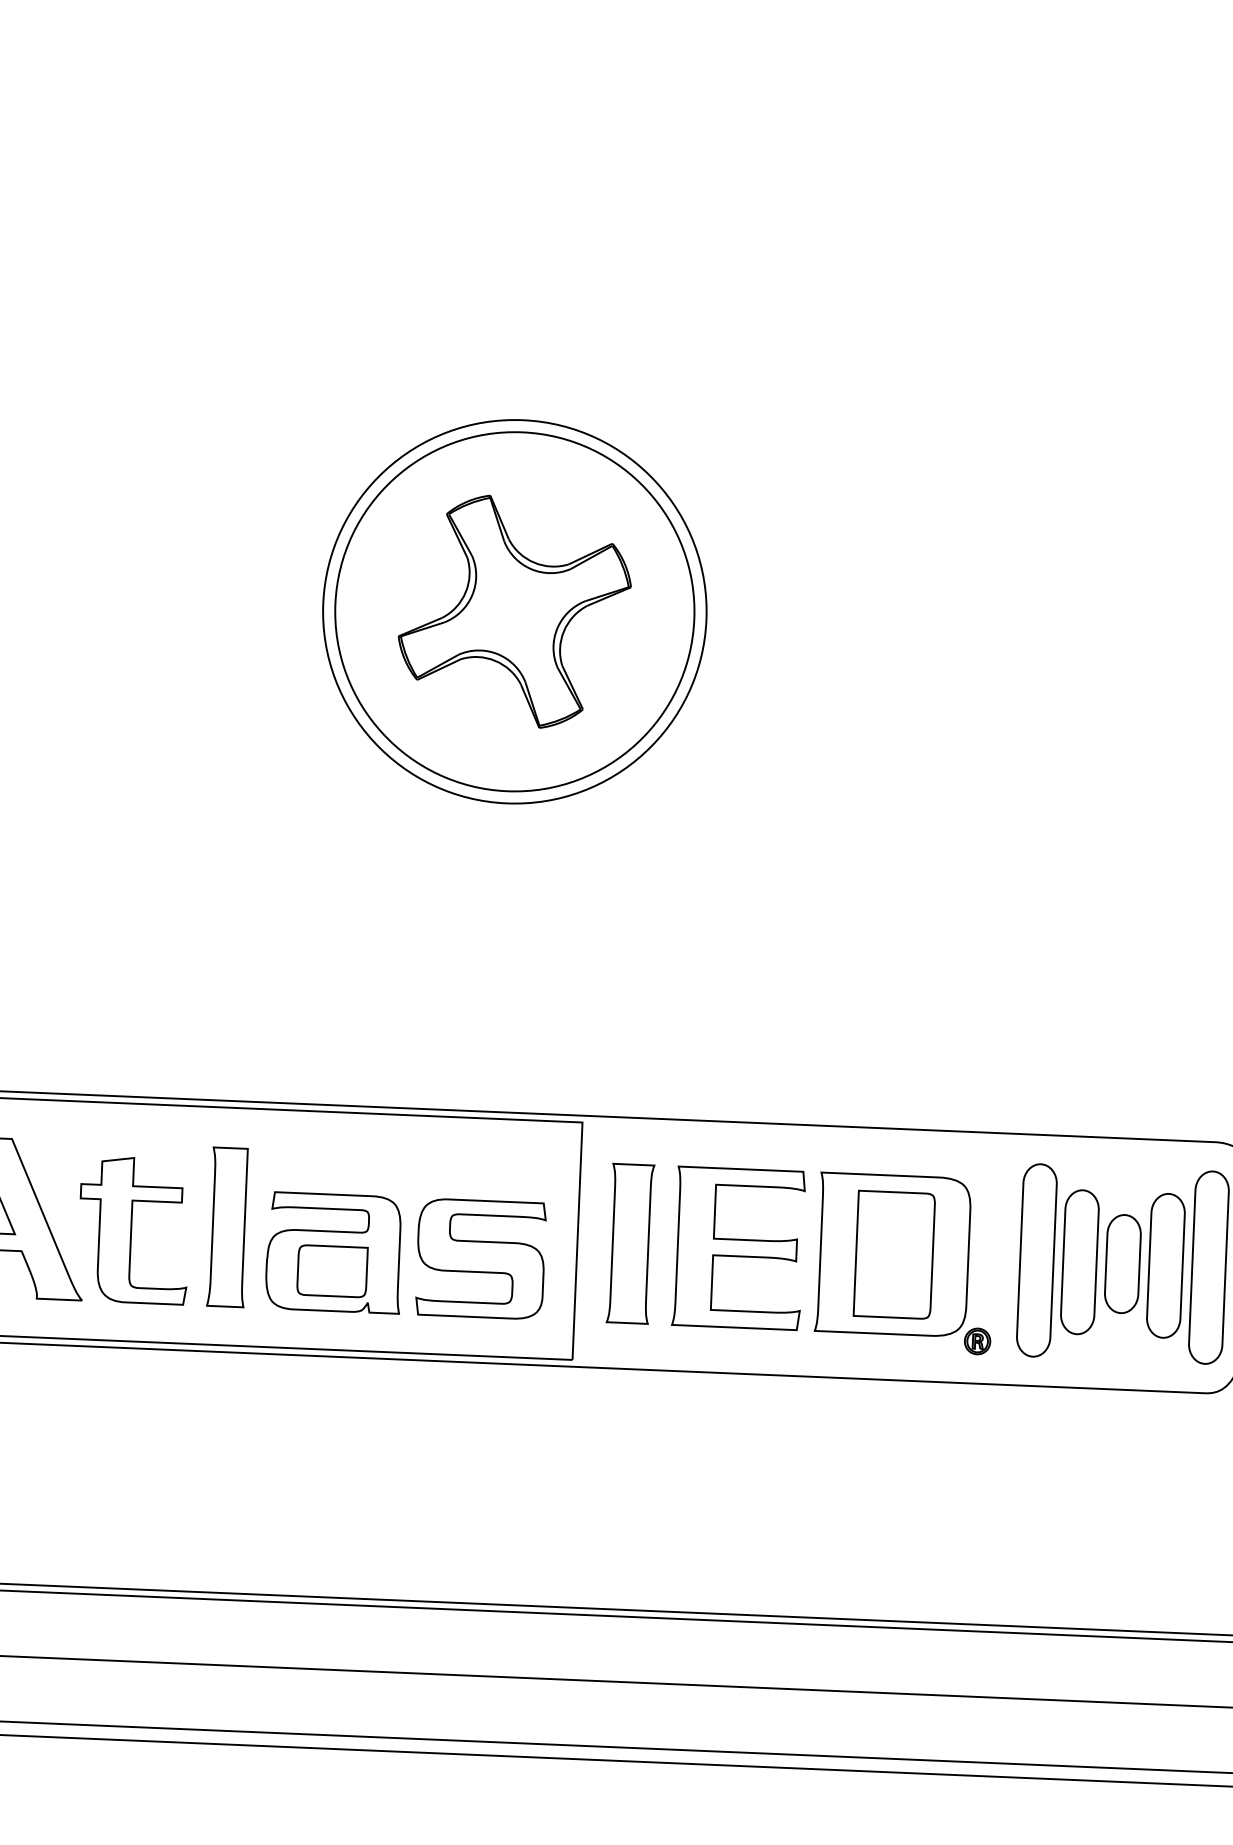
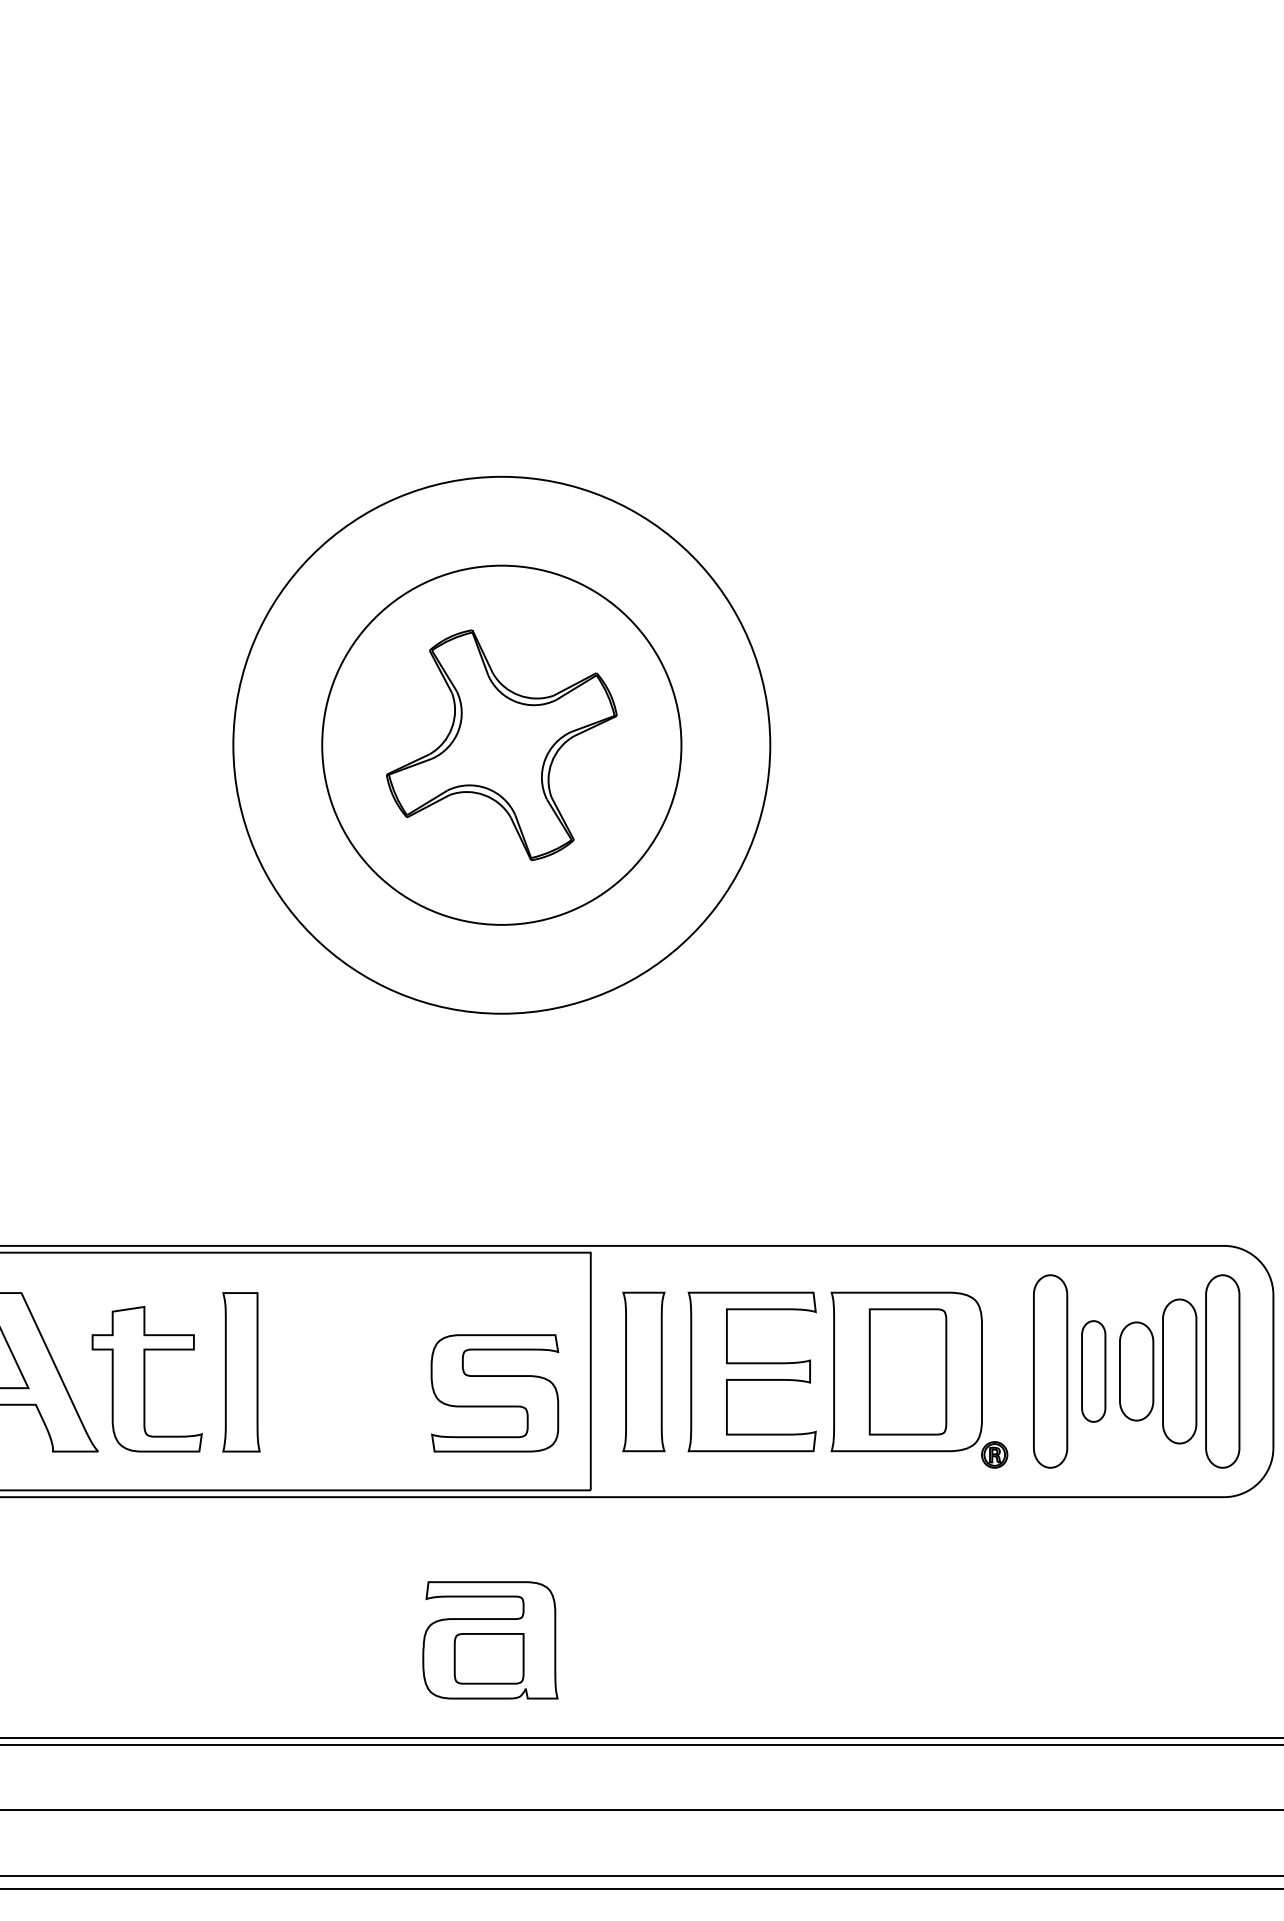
circle: (514, 612) -> (501, 745), size x1.4
part: (334, 1253) -> (490, 1640), moved
part: (1079, 1262) -> (1093, 1371), size x0.7

